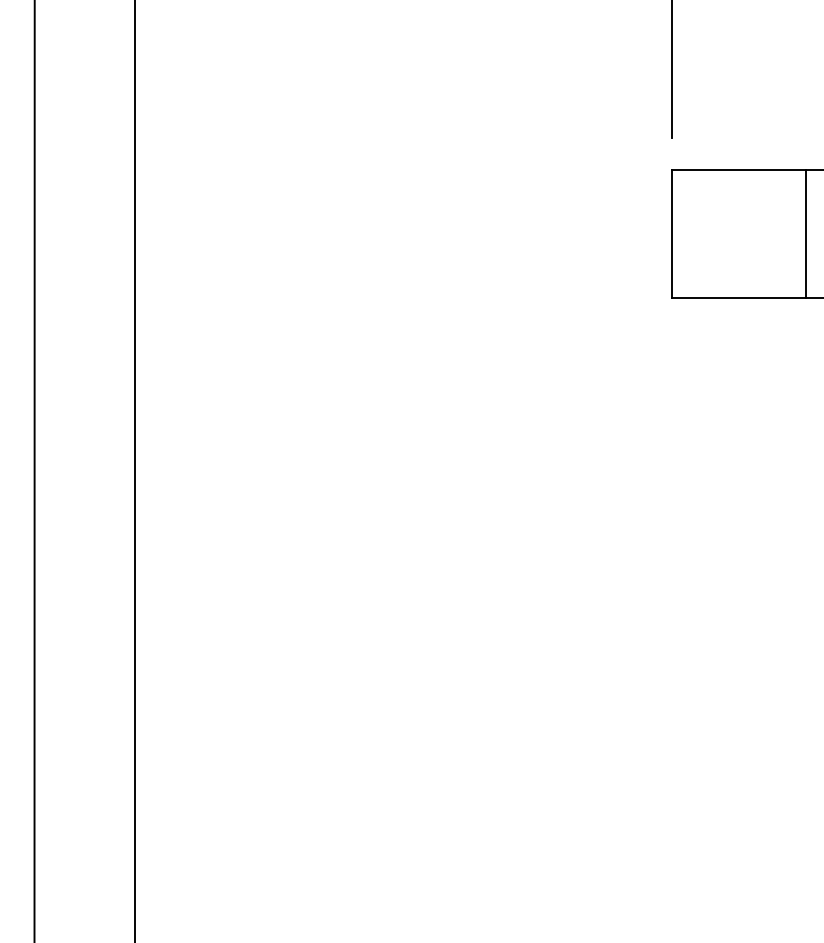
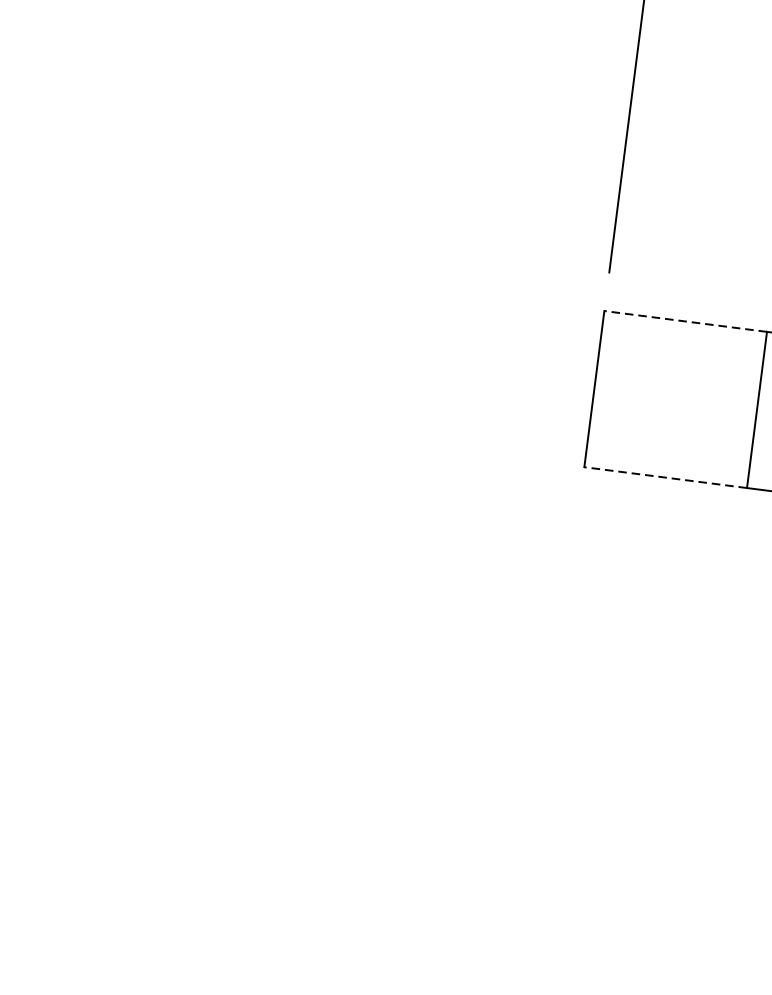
line: (738, 169) -> (685, 320), solid -> dashed
line: (738, 298) -> (665, 477), solid -> dashed

